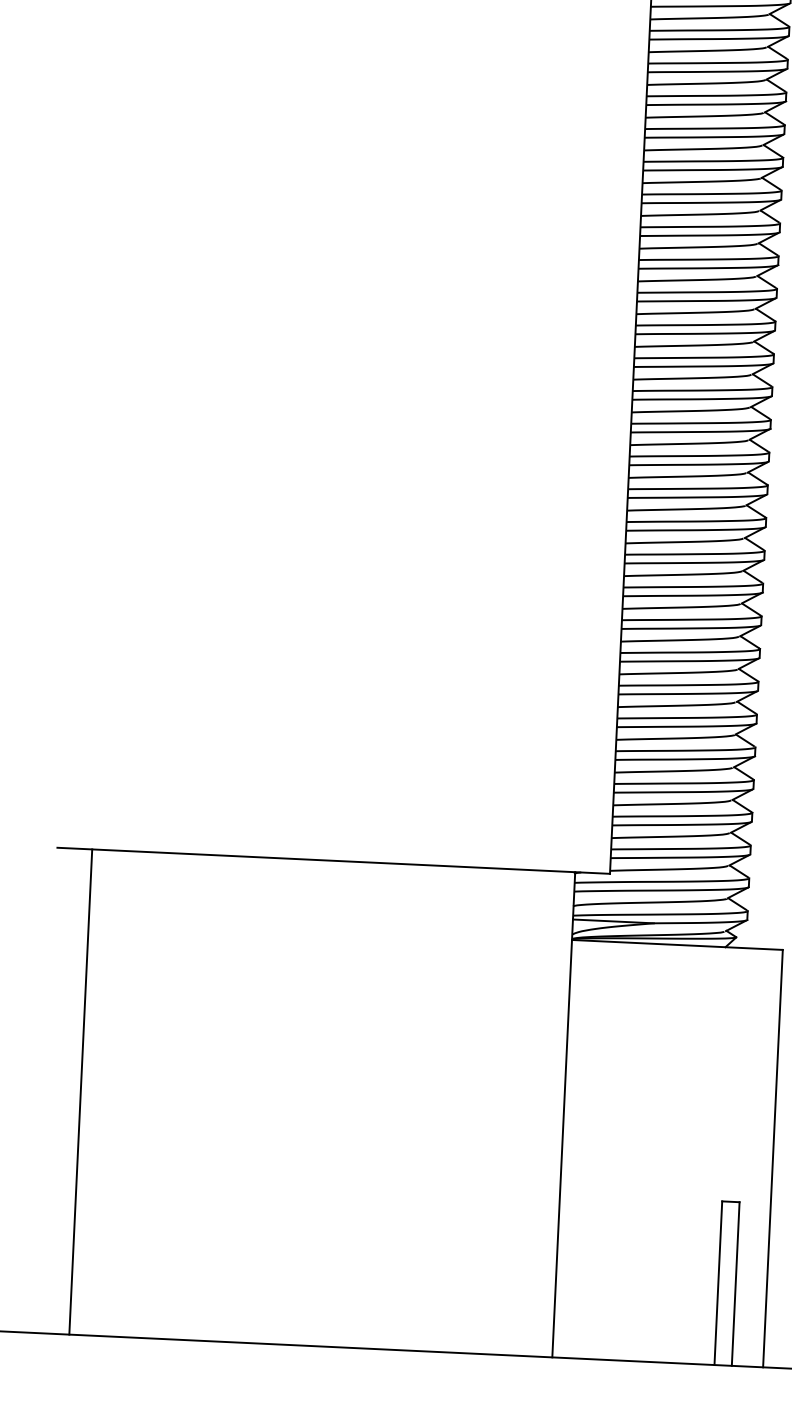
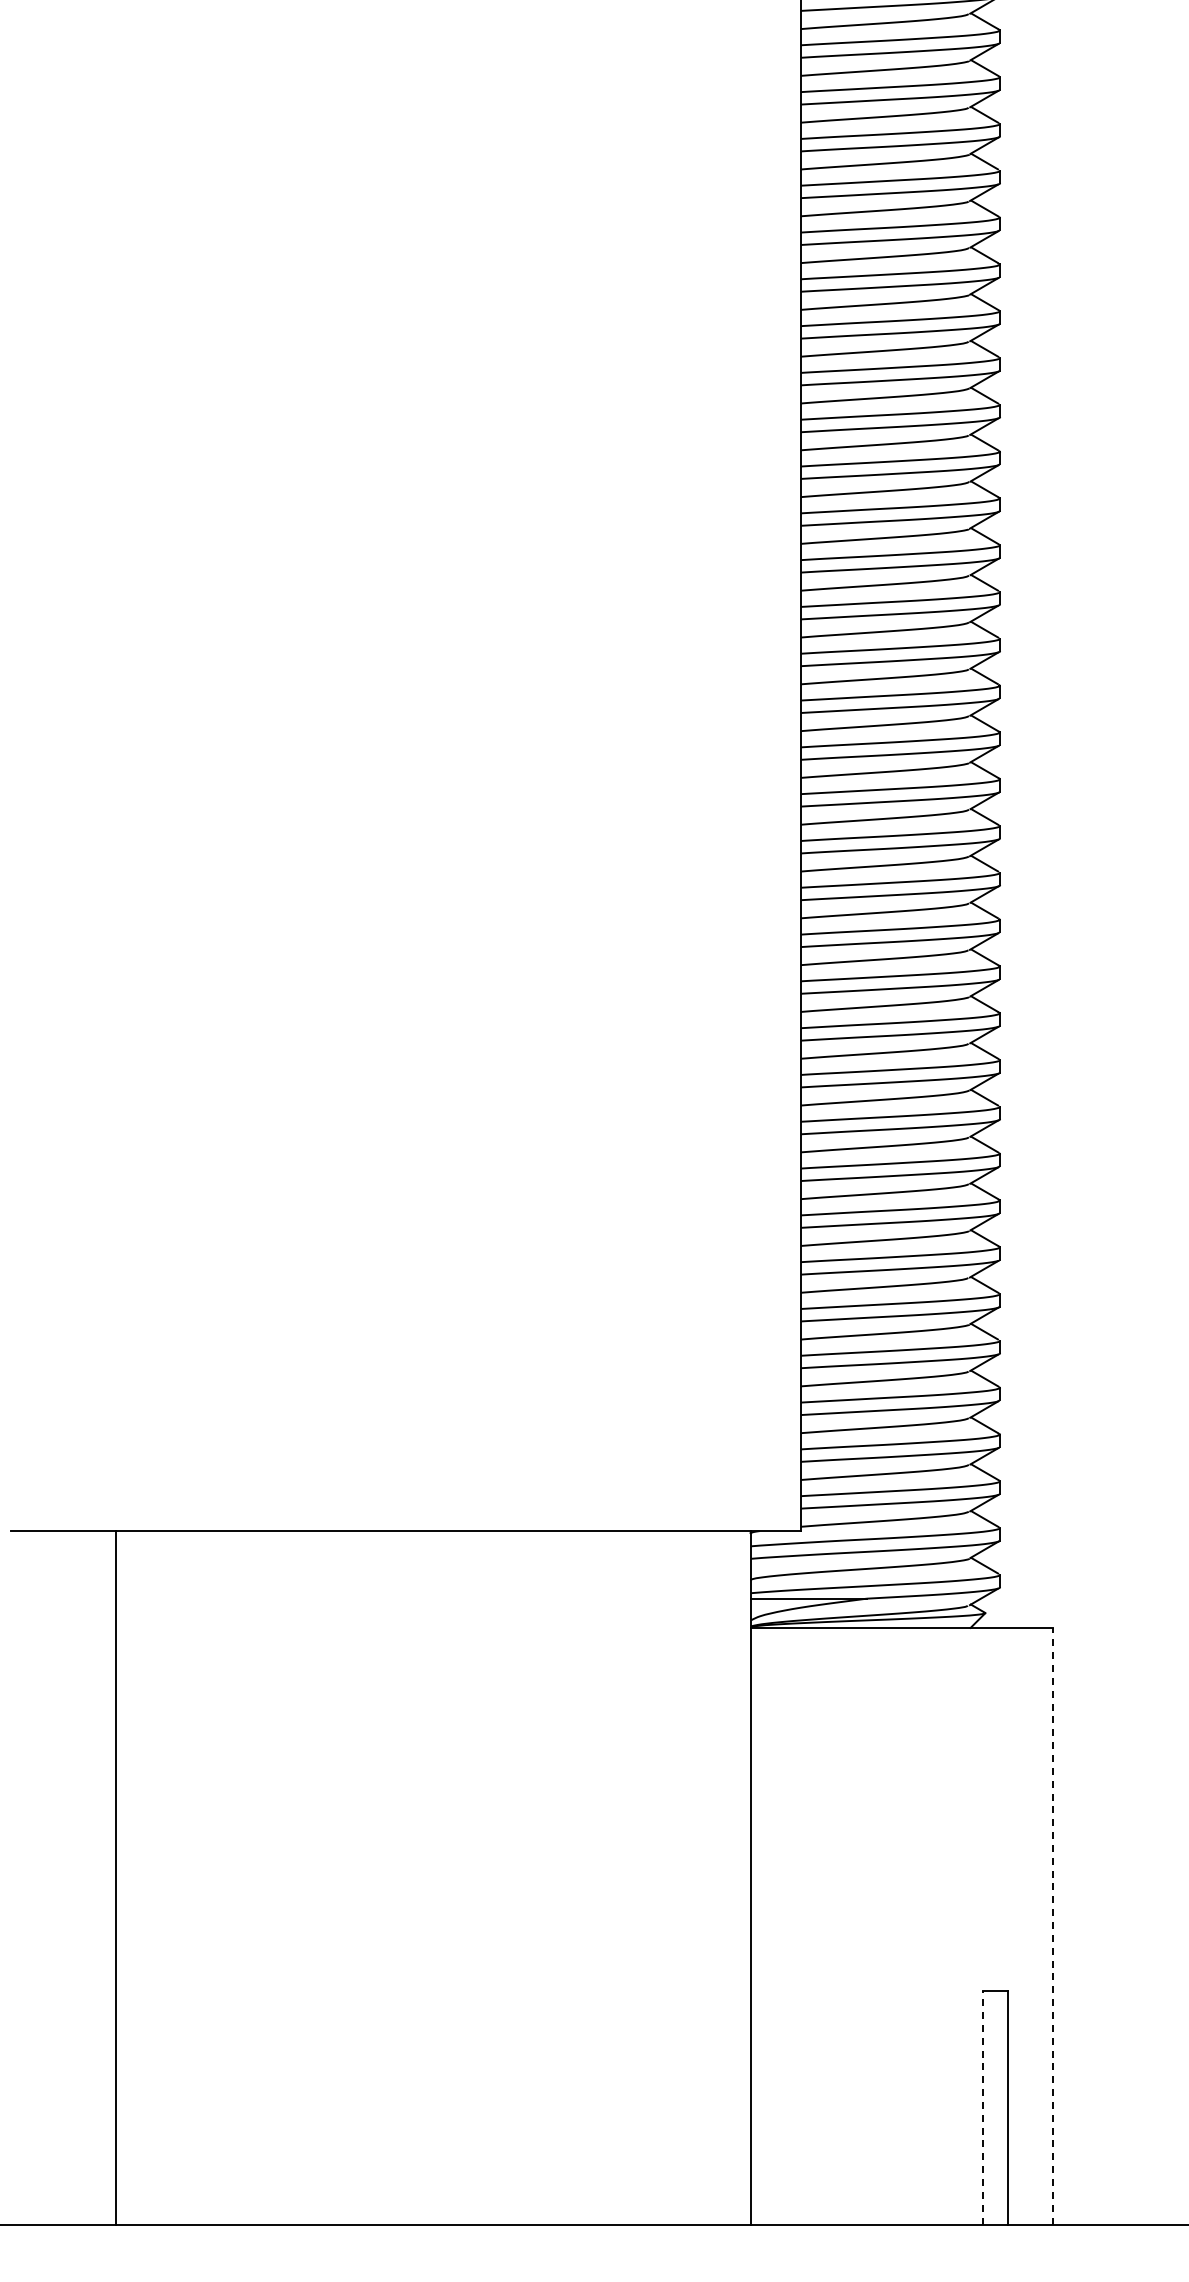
line: (80, 1091) -> (115, 1877), moved
line: (772, 1158) -> (1052, 1925), solid -> dashed
line: (718, 1283) -> (983, 2107), solid -> dashed

